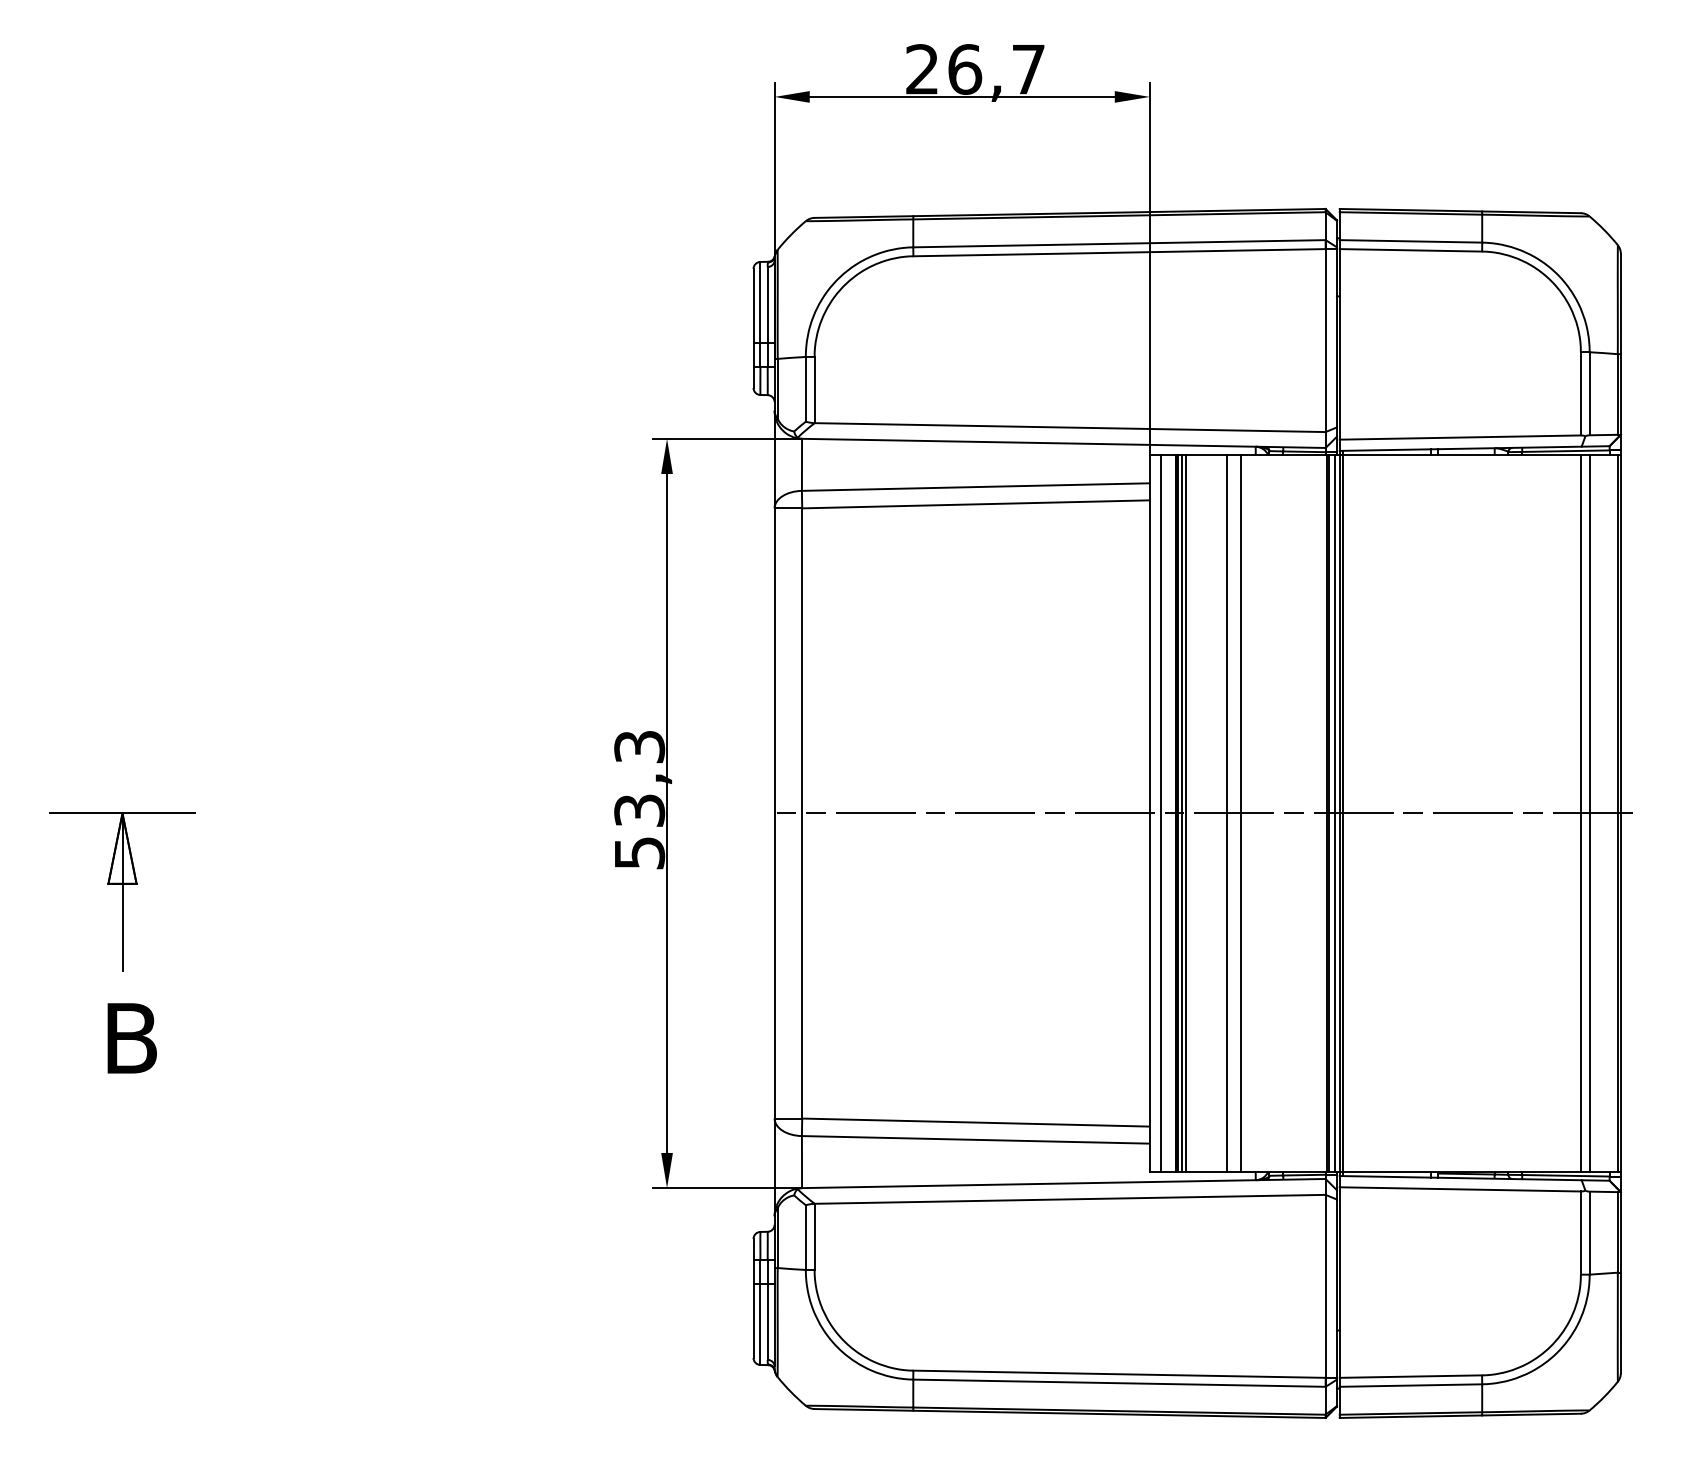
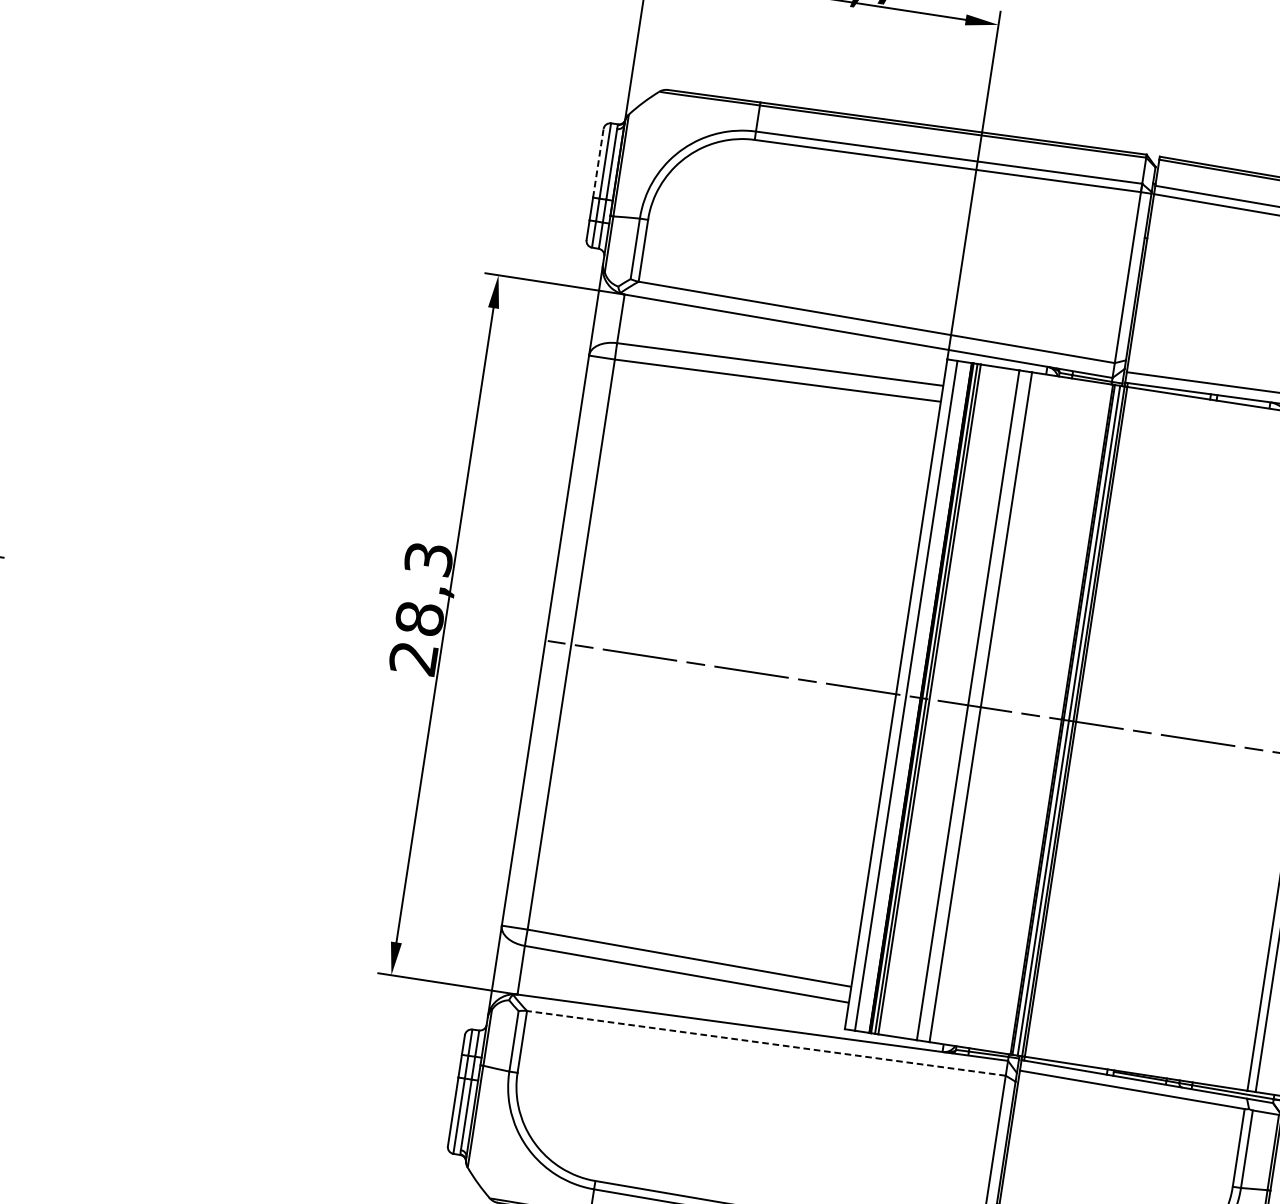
line: (753, 305) -> (598, 163), solid -> dashed
text: (639, 831) -> (416, 638), 53,3 -> 28,3
line: (1070, 1199) -> (766, 1043), solid -> dashed

